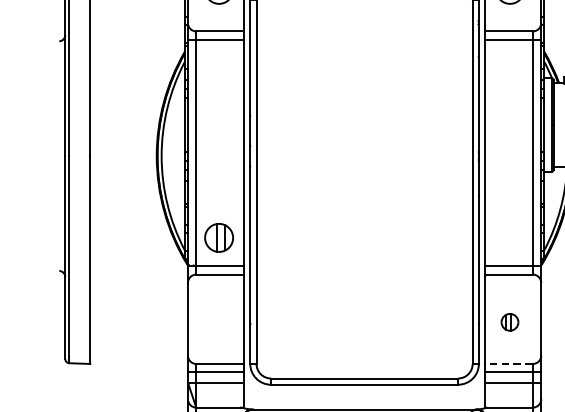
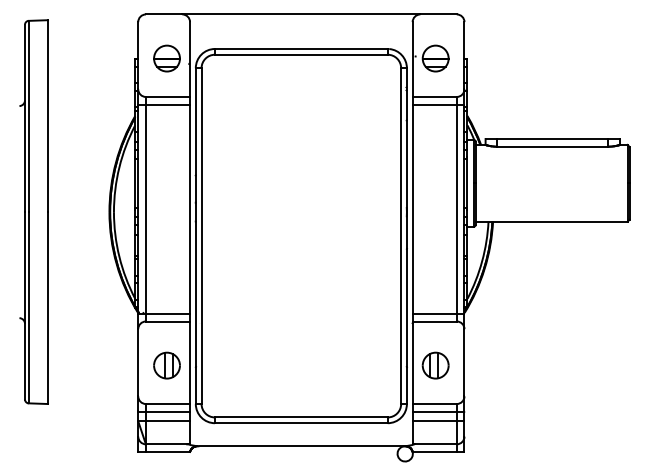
part: (218, 237) -> (166, 365), moved
part: (509, 322) -> (435, 365), size x1.67
line: (508, 364) -> (434, 404), dashed -> solid

